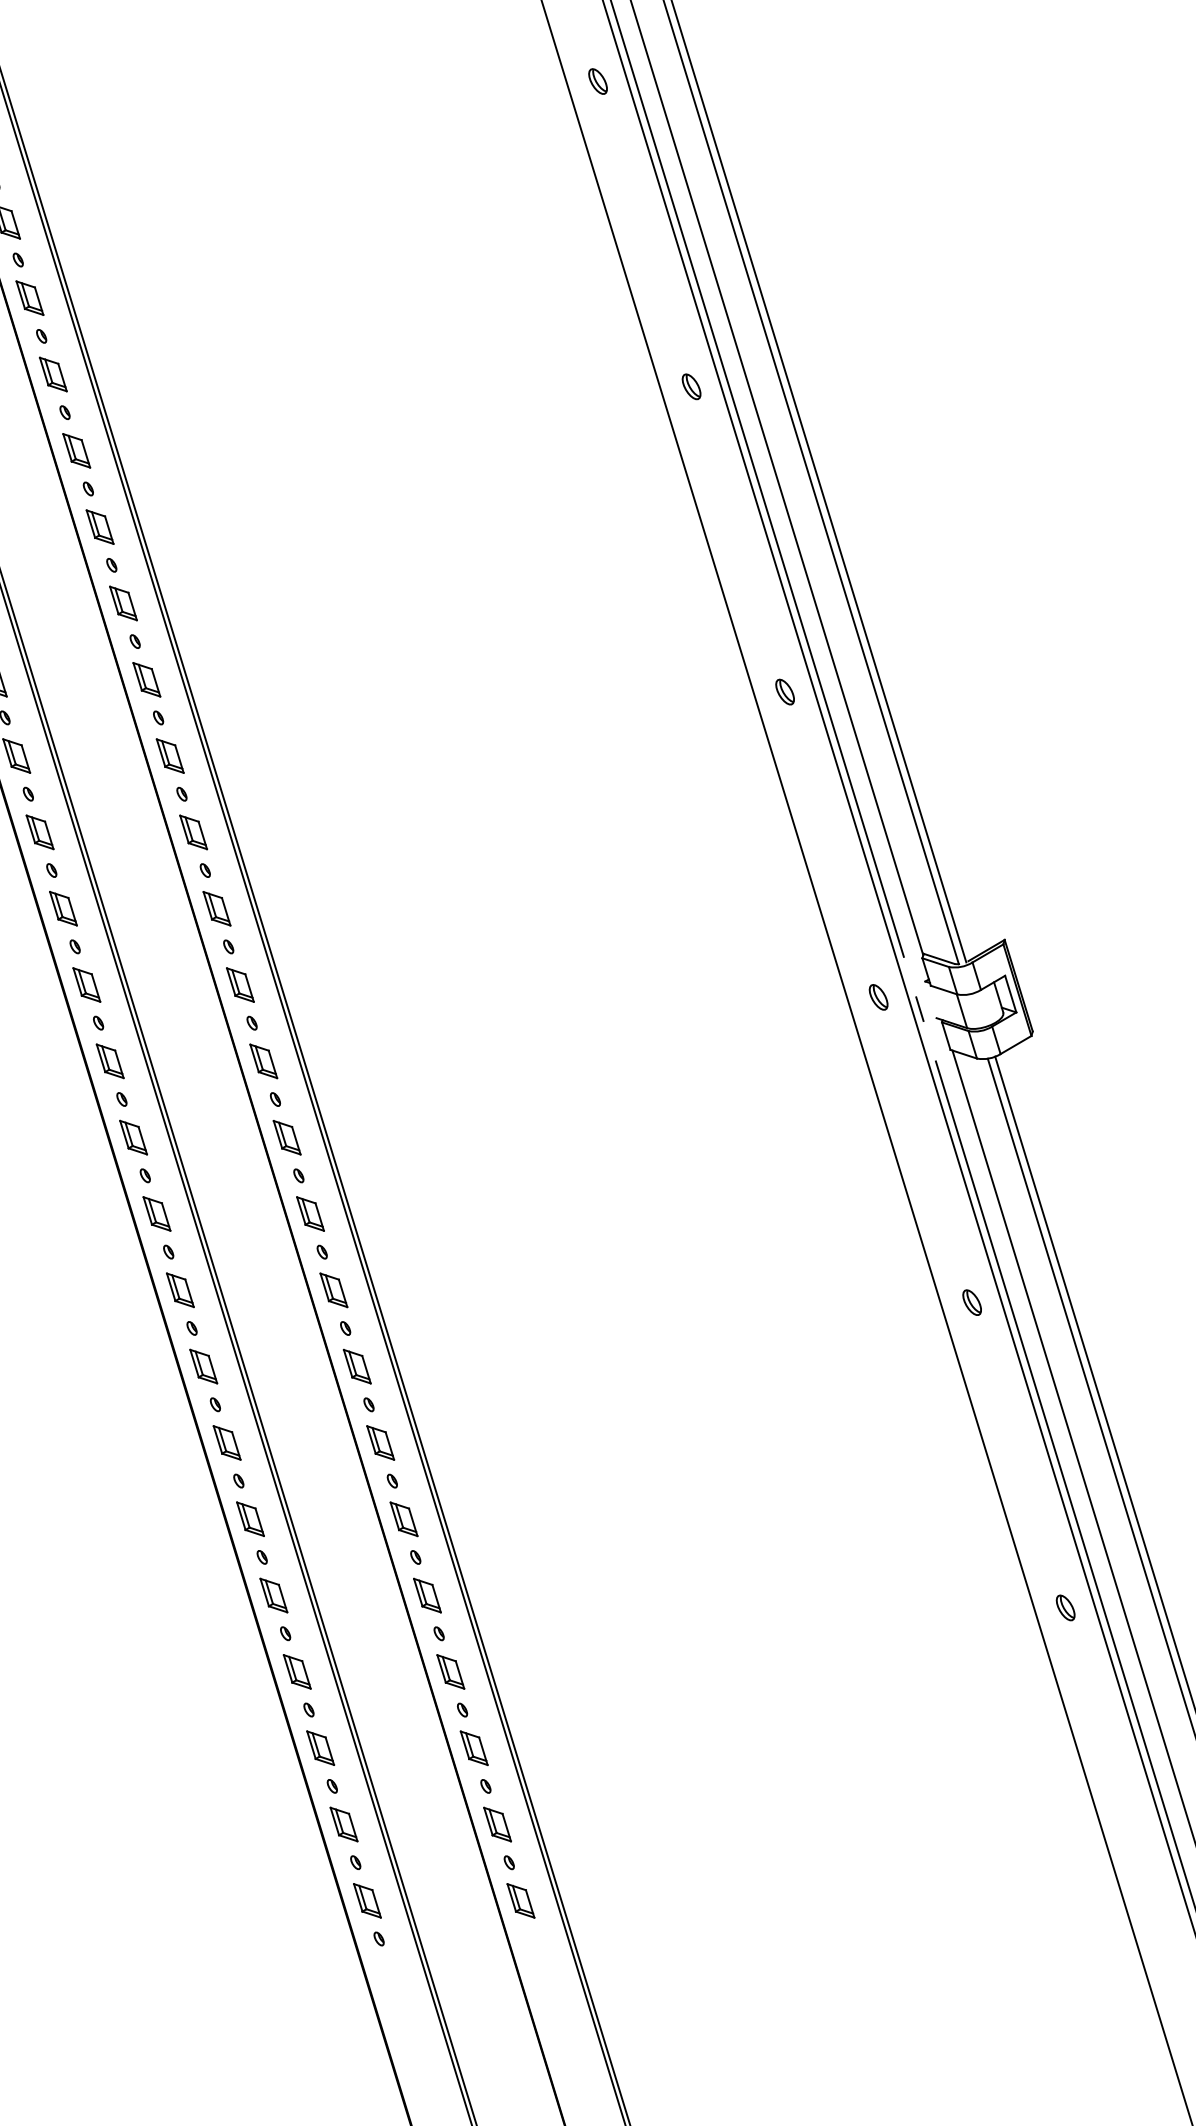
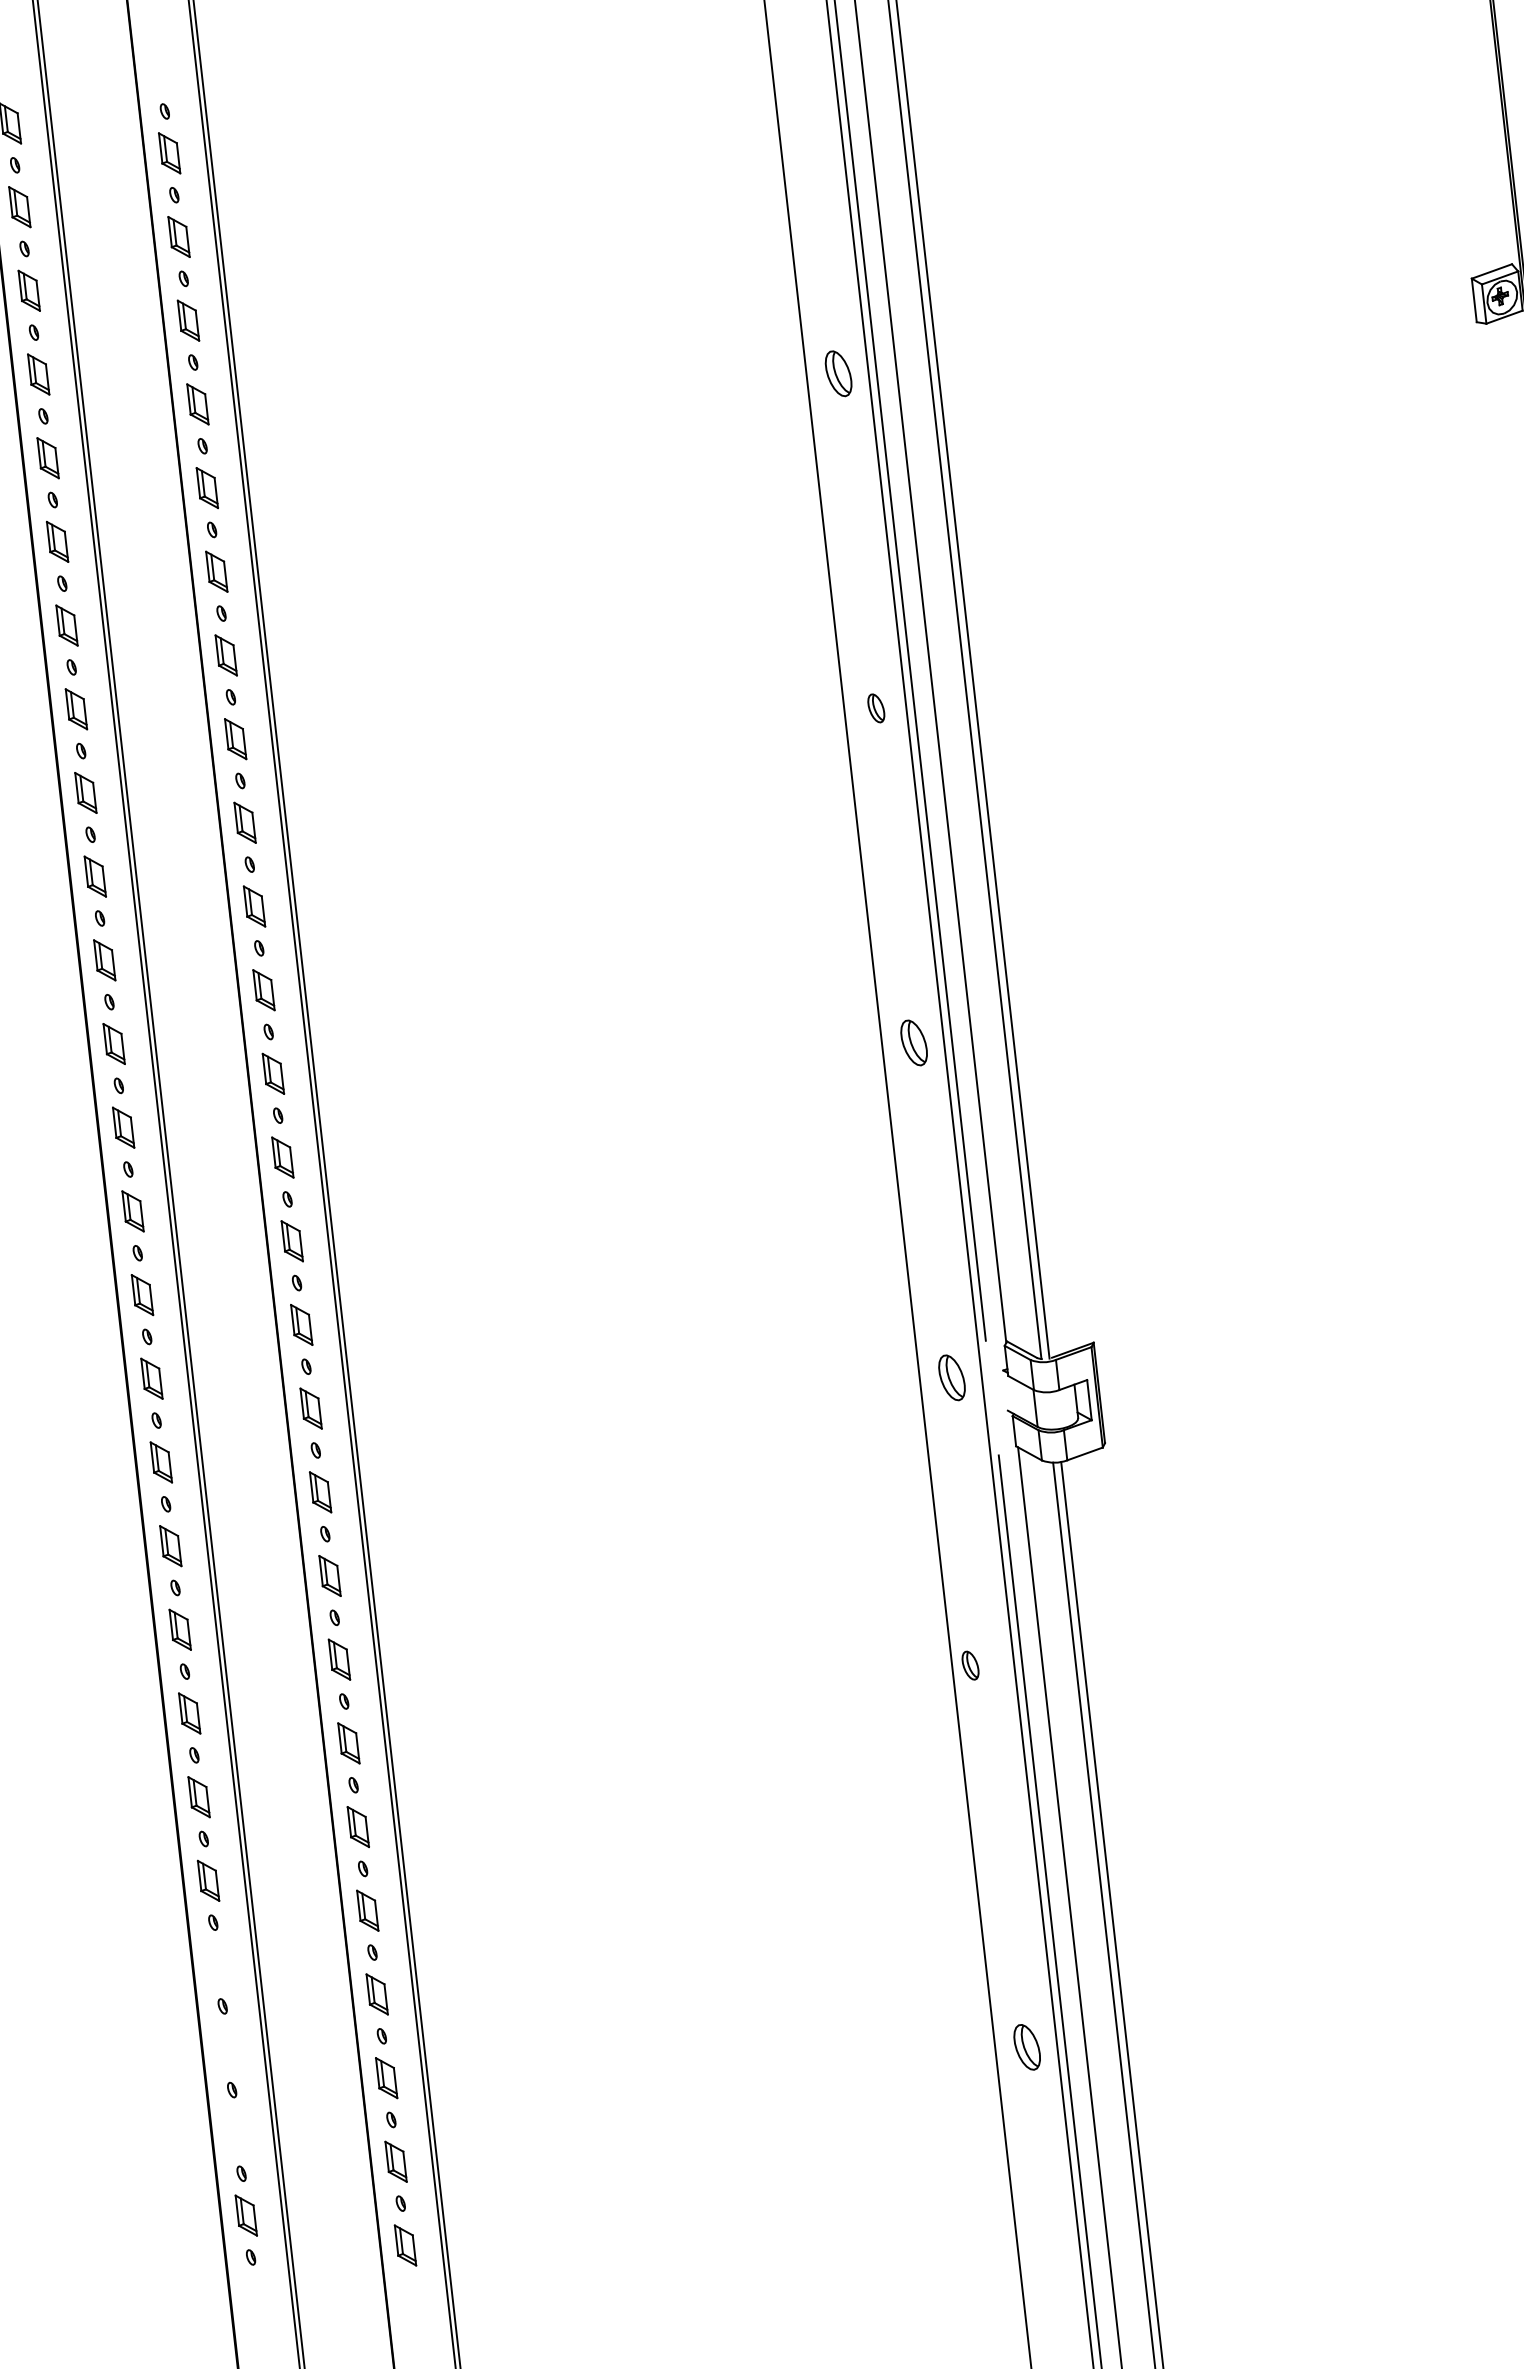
part: (597, 81) -> (838, 373), size x1.6
part: (784, 692) -> (913, 1043), size x1.6
part: (878, 997) -> (951, 1377), size x1.6
line: (919, 1009) -> (991, 1398), removed
part: (972, 1302) -> (970, 1665), moved
part: (1065, 1608) -> (1027, 2047), size x1.6
part: (296, 1671) -> (217, 1964), removed
part: (320, 1748) -> (227, 2048), removed
part: (343, 1824) -> (236, 2131), removed

